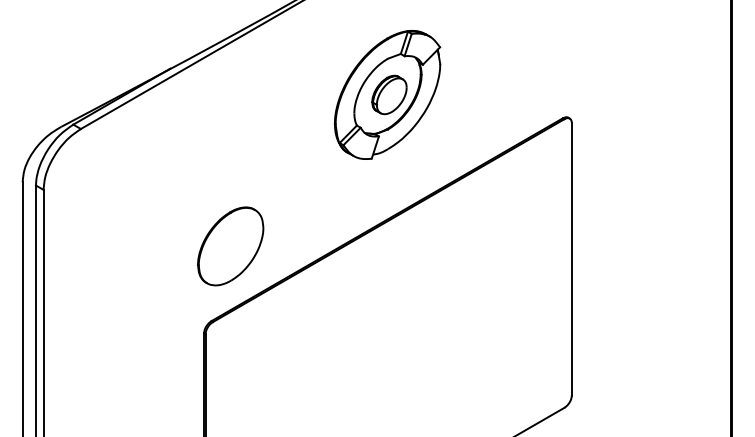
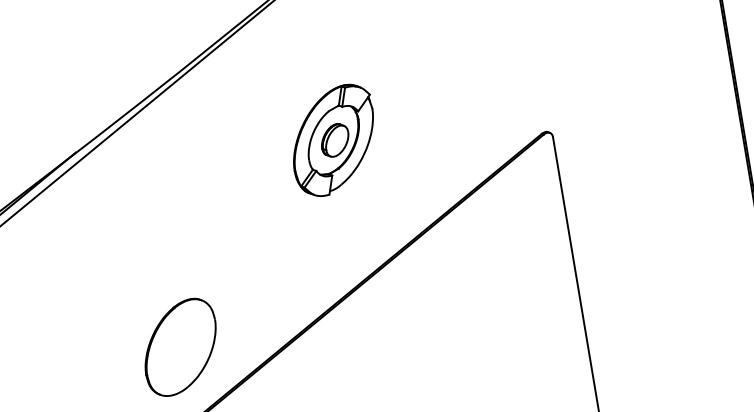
part: (387, 94) -> (333, 140), size x0.7

